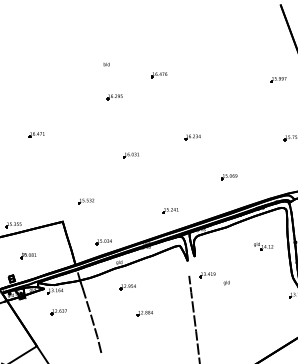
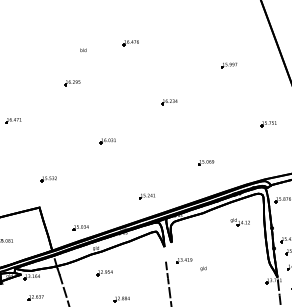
part: (159, 75) -> (131, 43), moved
part: (278, 79) -> (229, 65), moved
part: (114, 97) -> (72, 83), moved
part: (192, 137) -> (169, 102), moved
part: (86, 201) -> (49, 179), moved
part: (263, 246) -> (240, 222), moved

